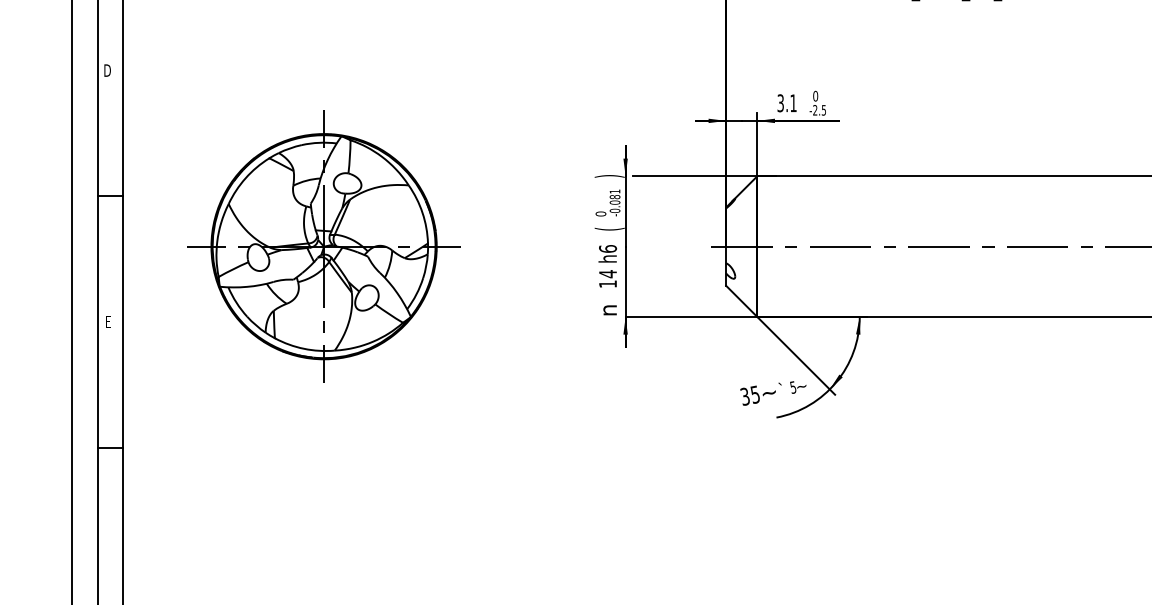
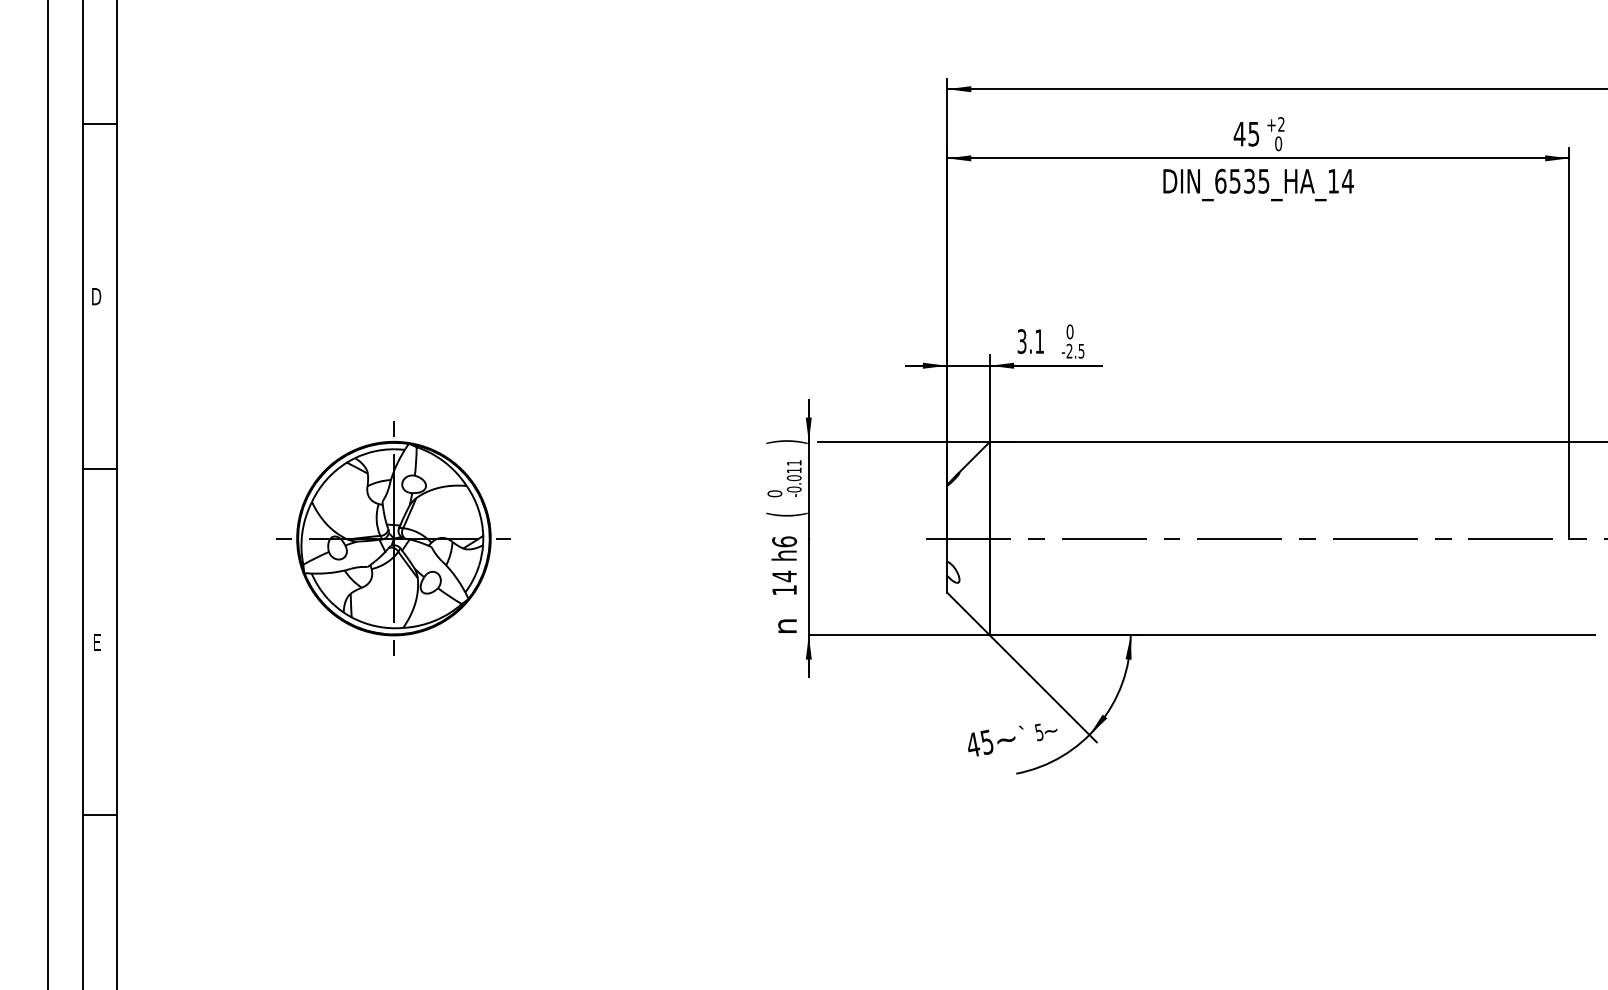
text: (614, 197) -> (793, 470), -0.081 -> -0.011
part: (323, 246) -> (393, 538), size x0.62
text: (745, 396) -> (973, 744), 35 -> 45

